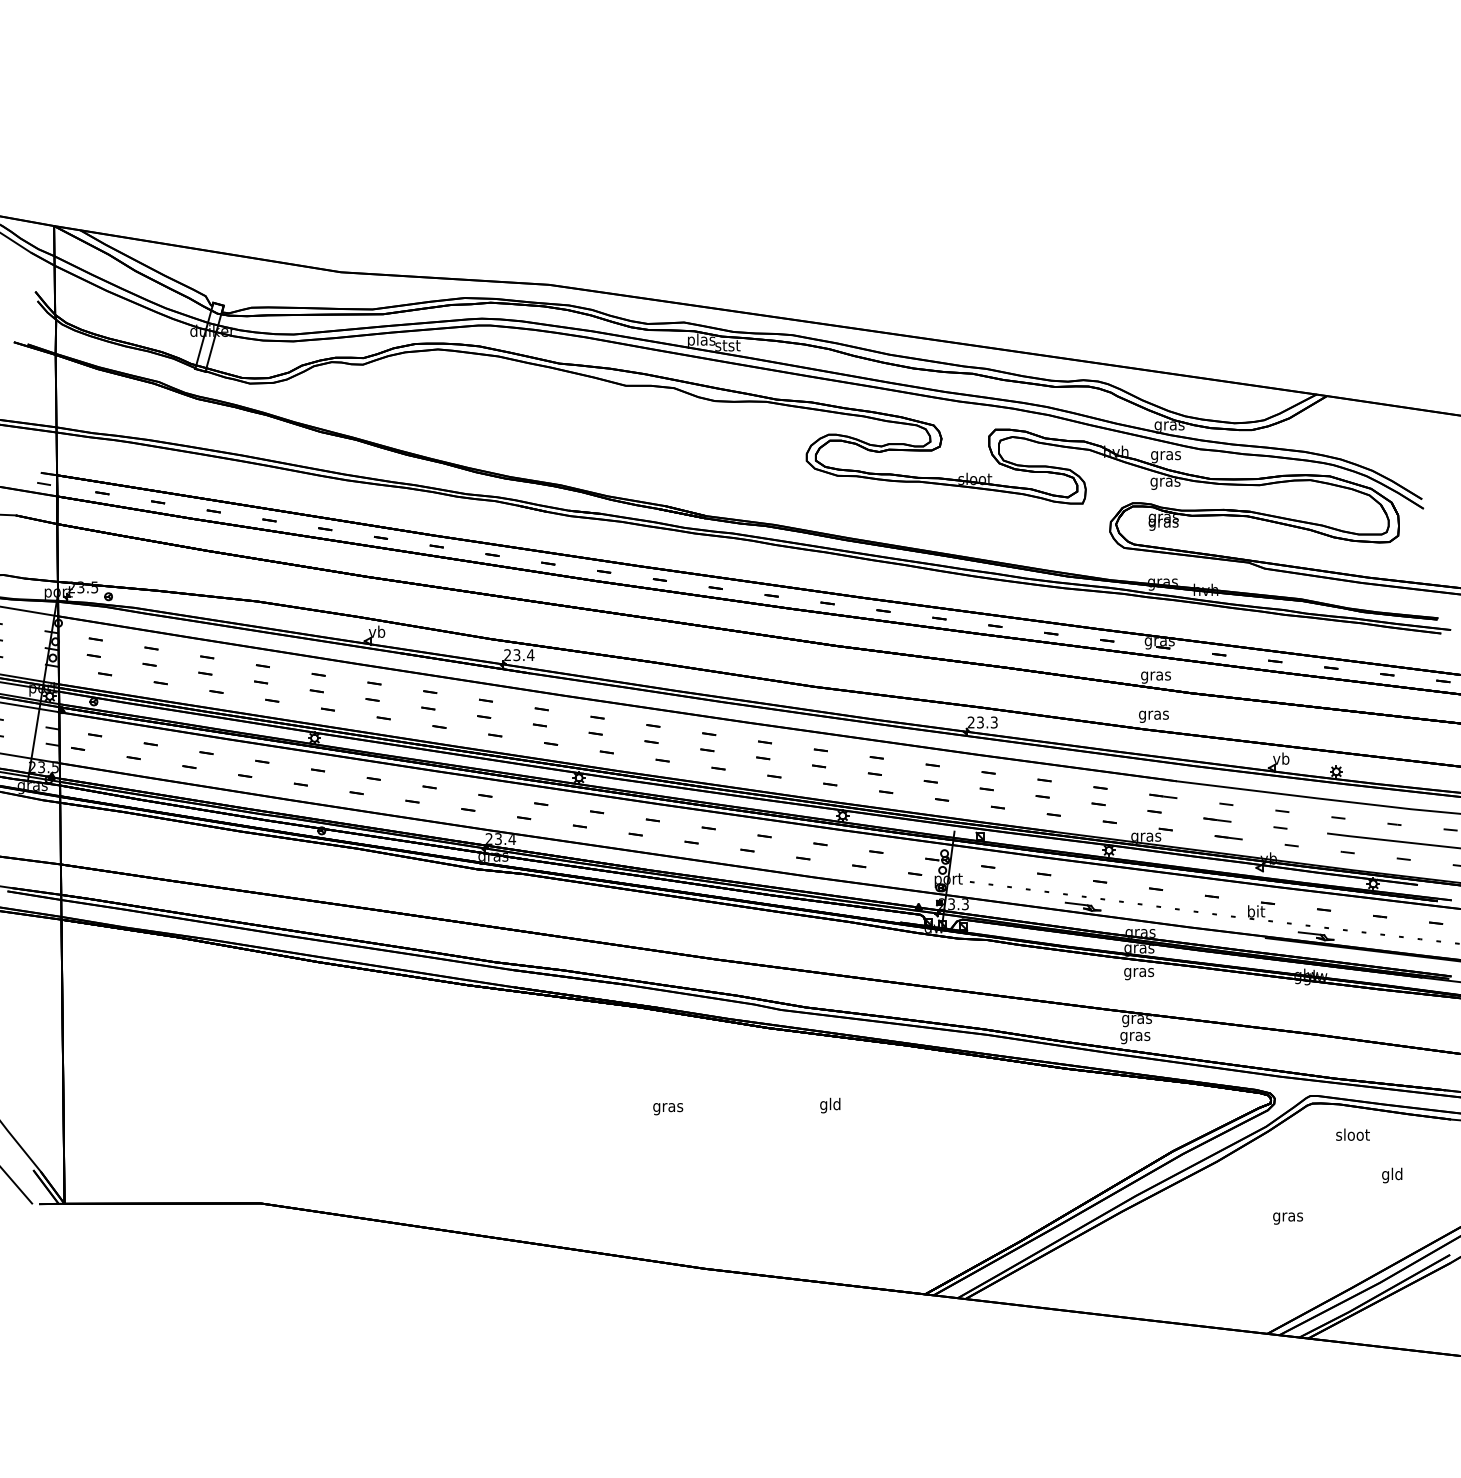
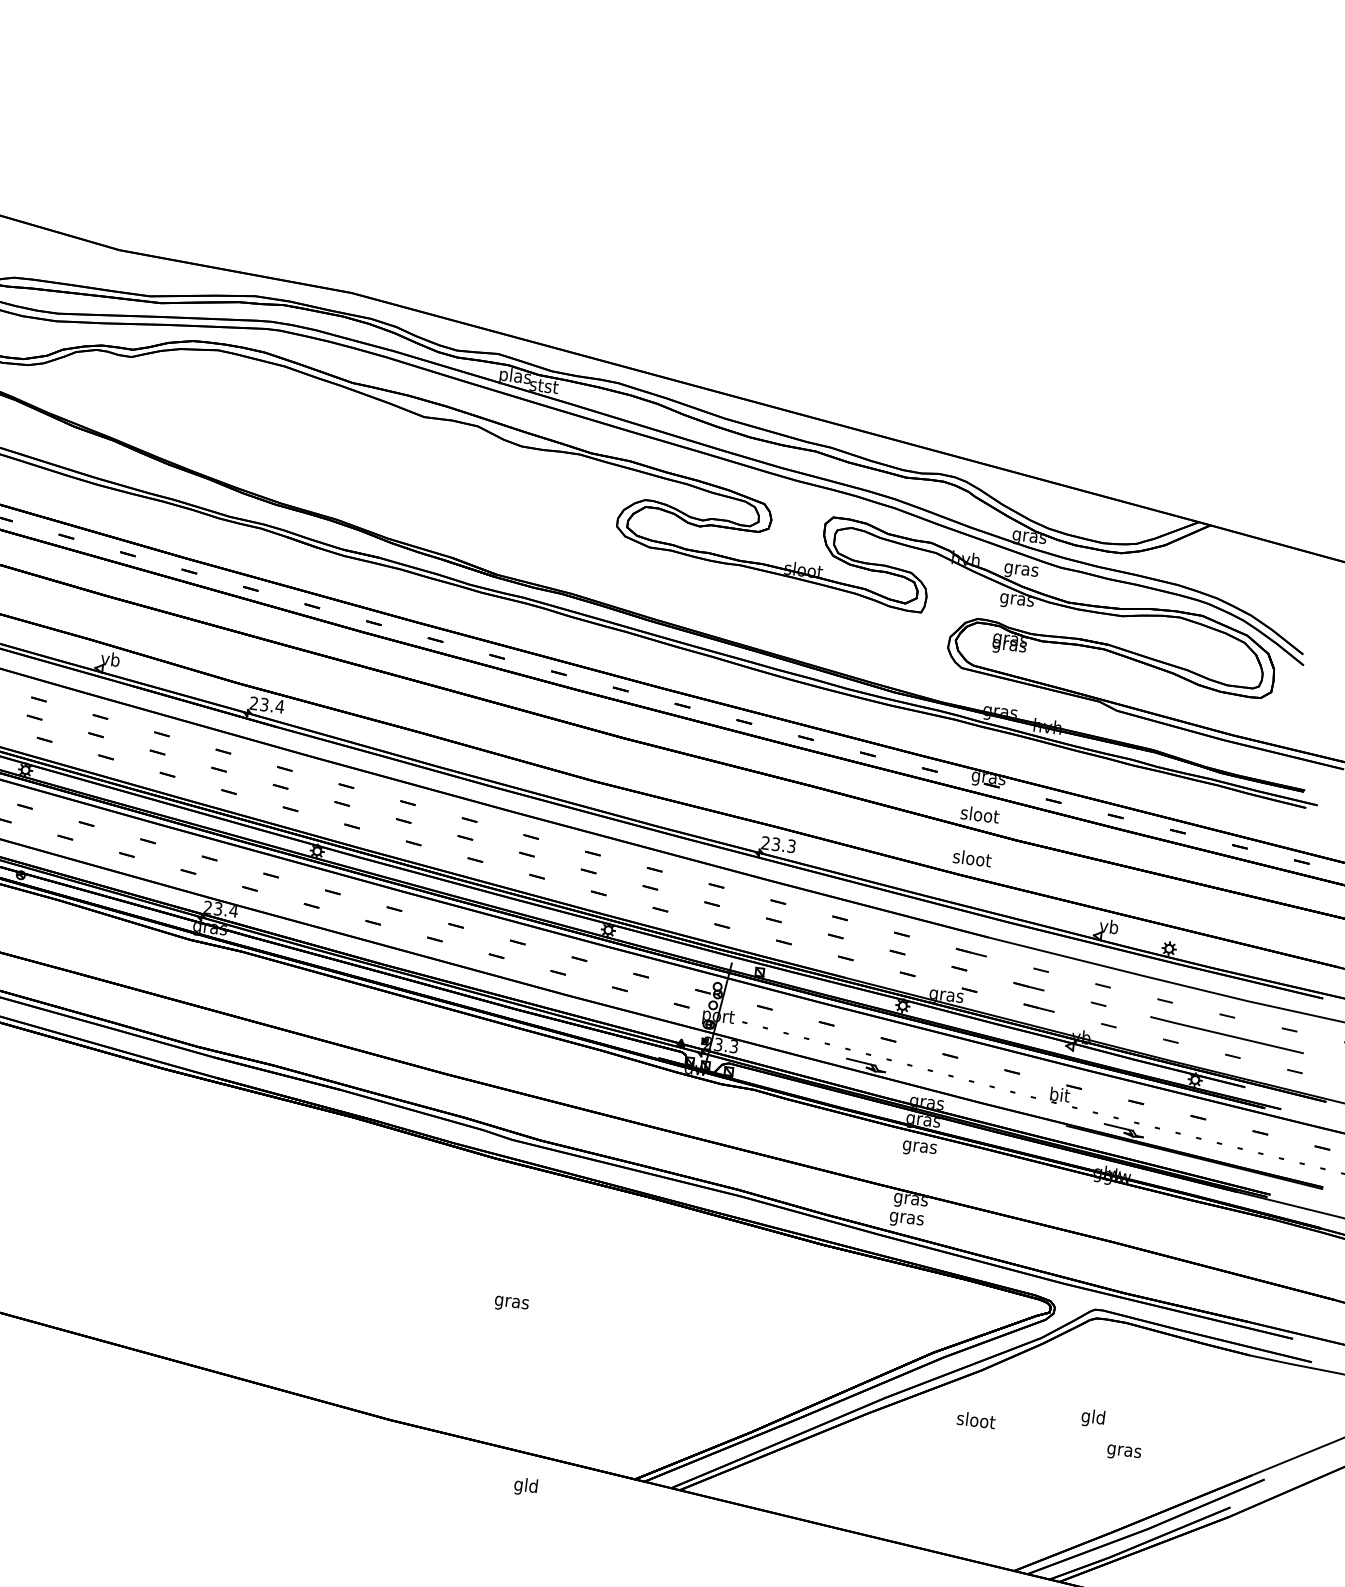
text: (1156, 675) -> (980, 815), gras -> sloot
text: (1153, 714) -> (971, 859), gras -> sloot
text: (830, 1105) -> (526, 1486), moved
text: (668, 1109) -> (511, 1304), moved
text: (1352, 1134) -> (975, 1419), moved
text: (1392, 1175) -> (1093, 1418), moved
text: (1287, 1218) -> (1123, 1452), moved

